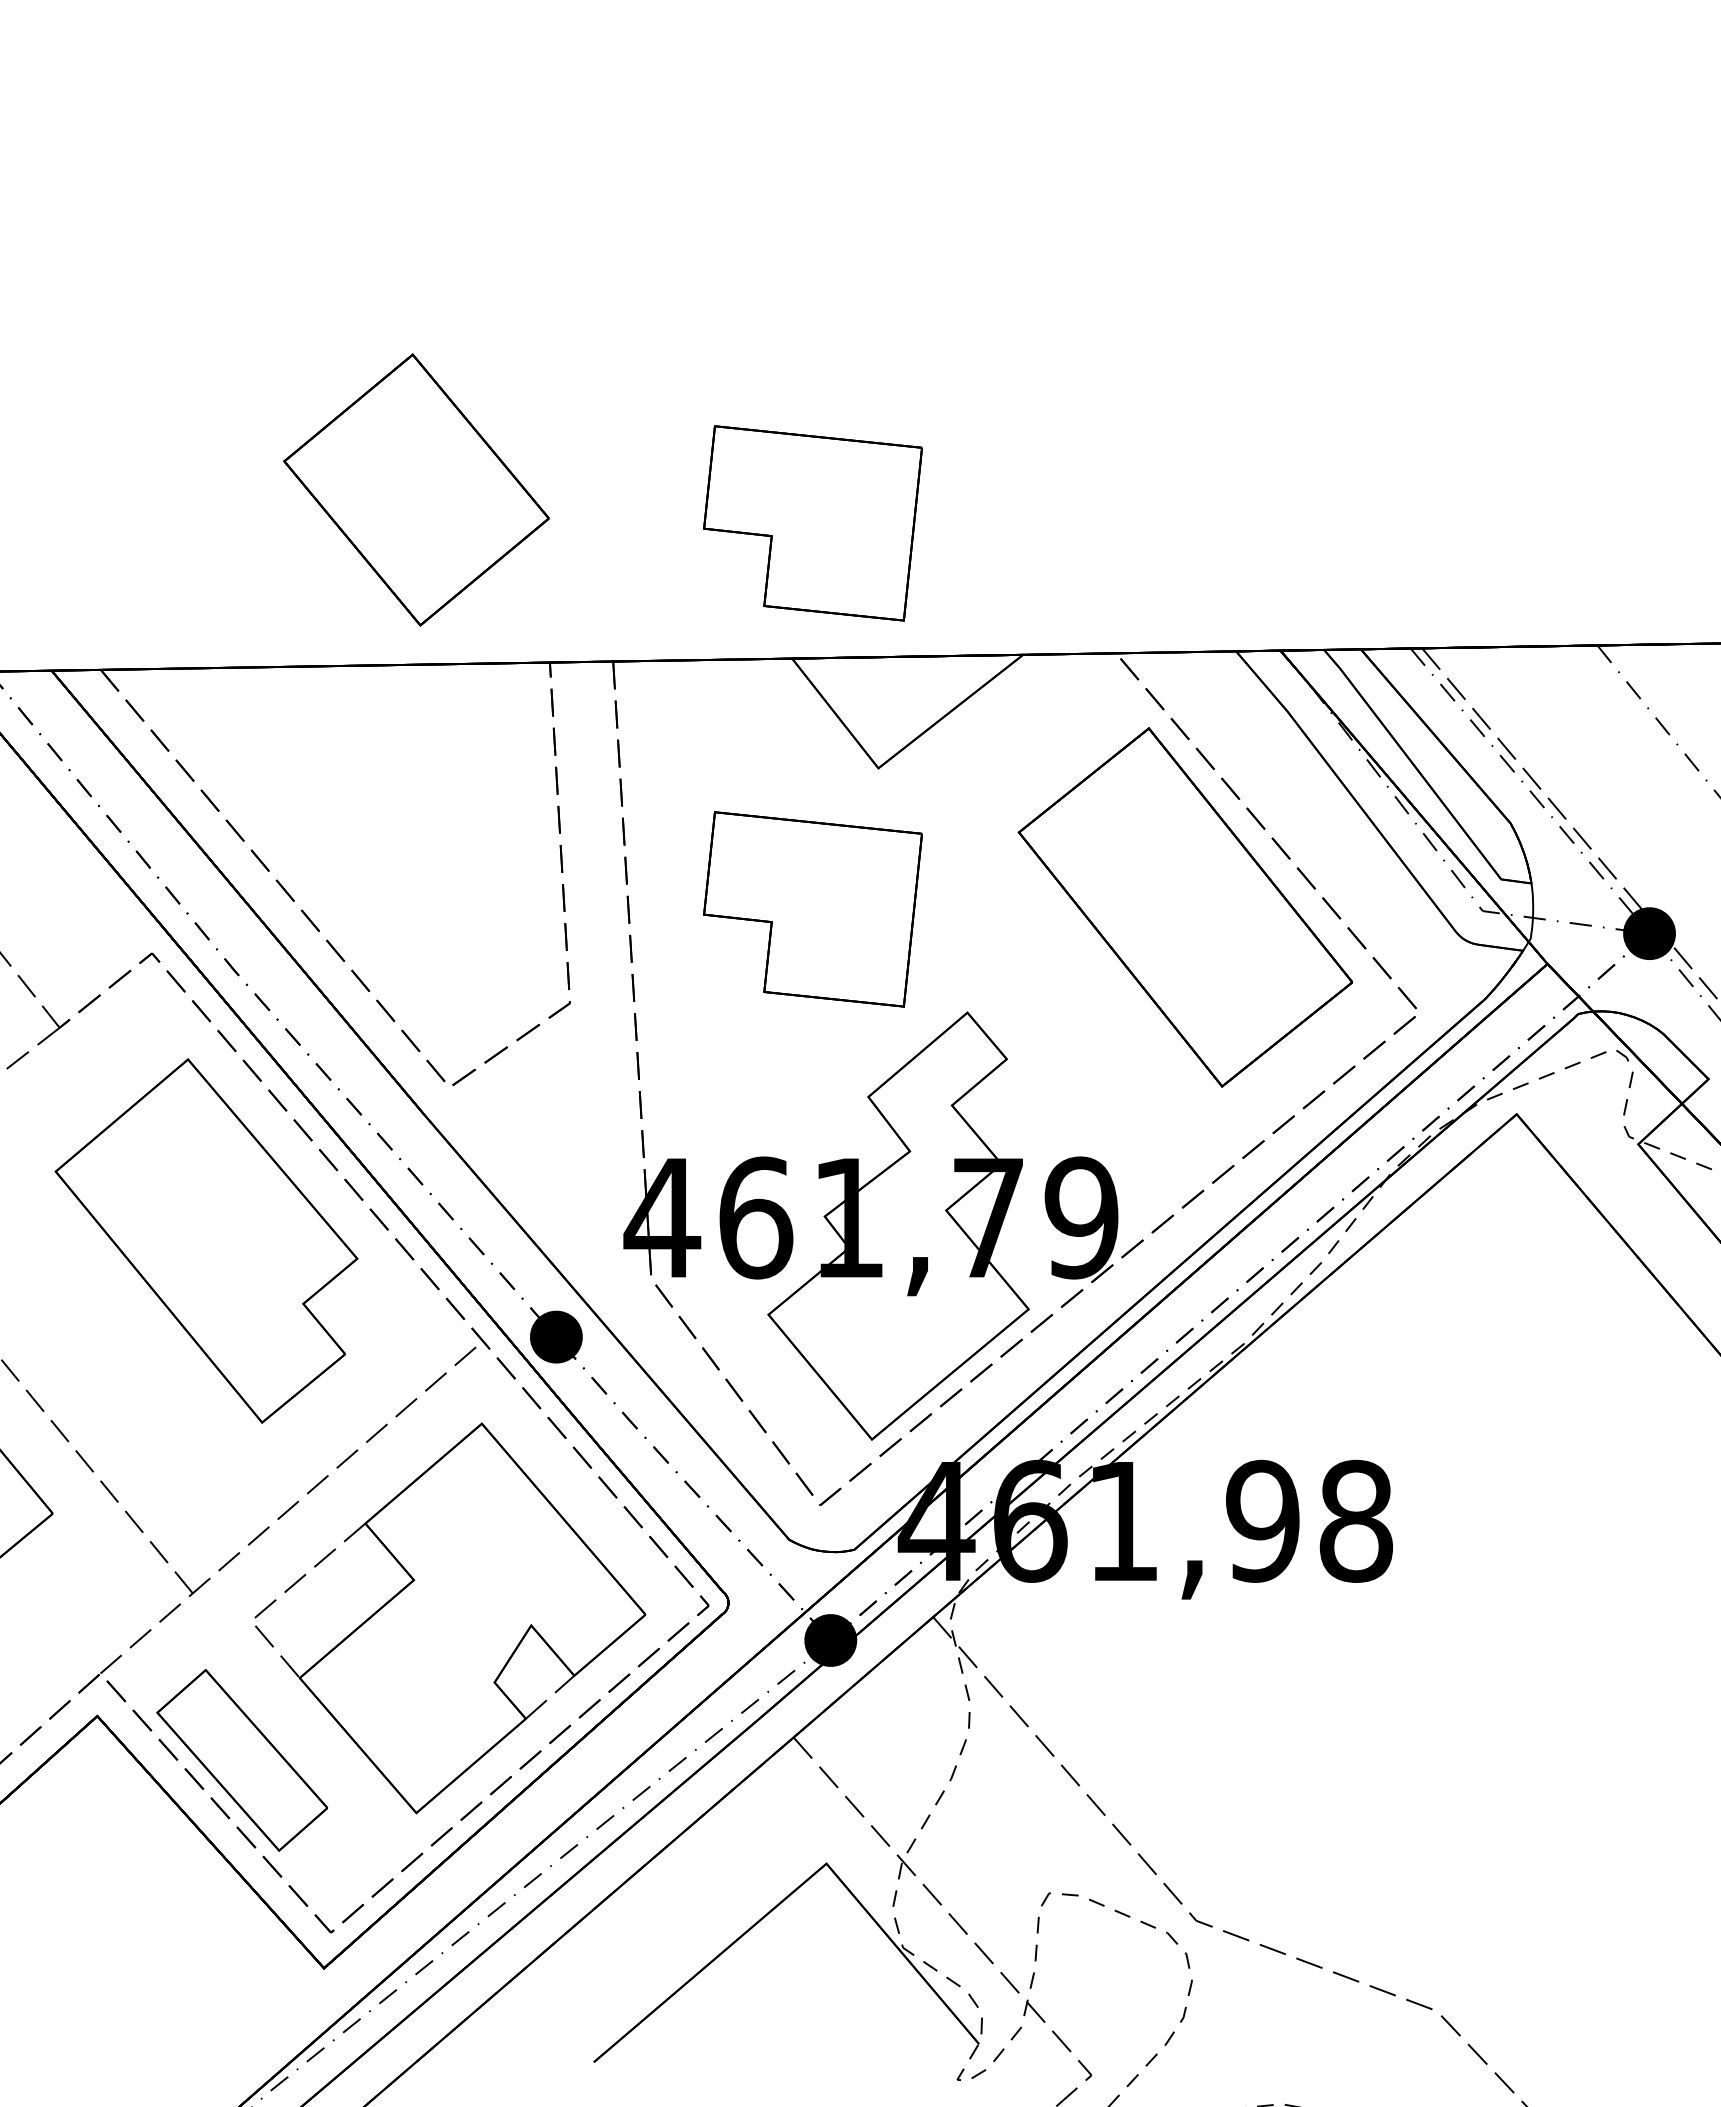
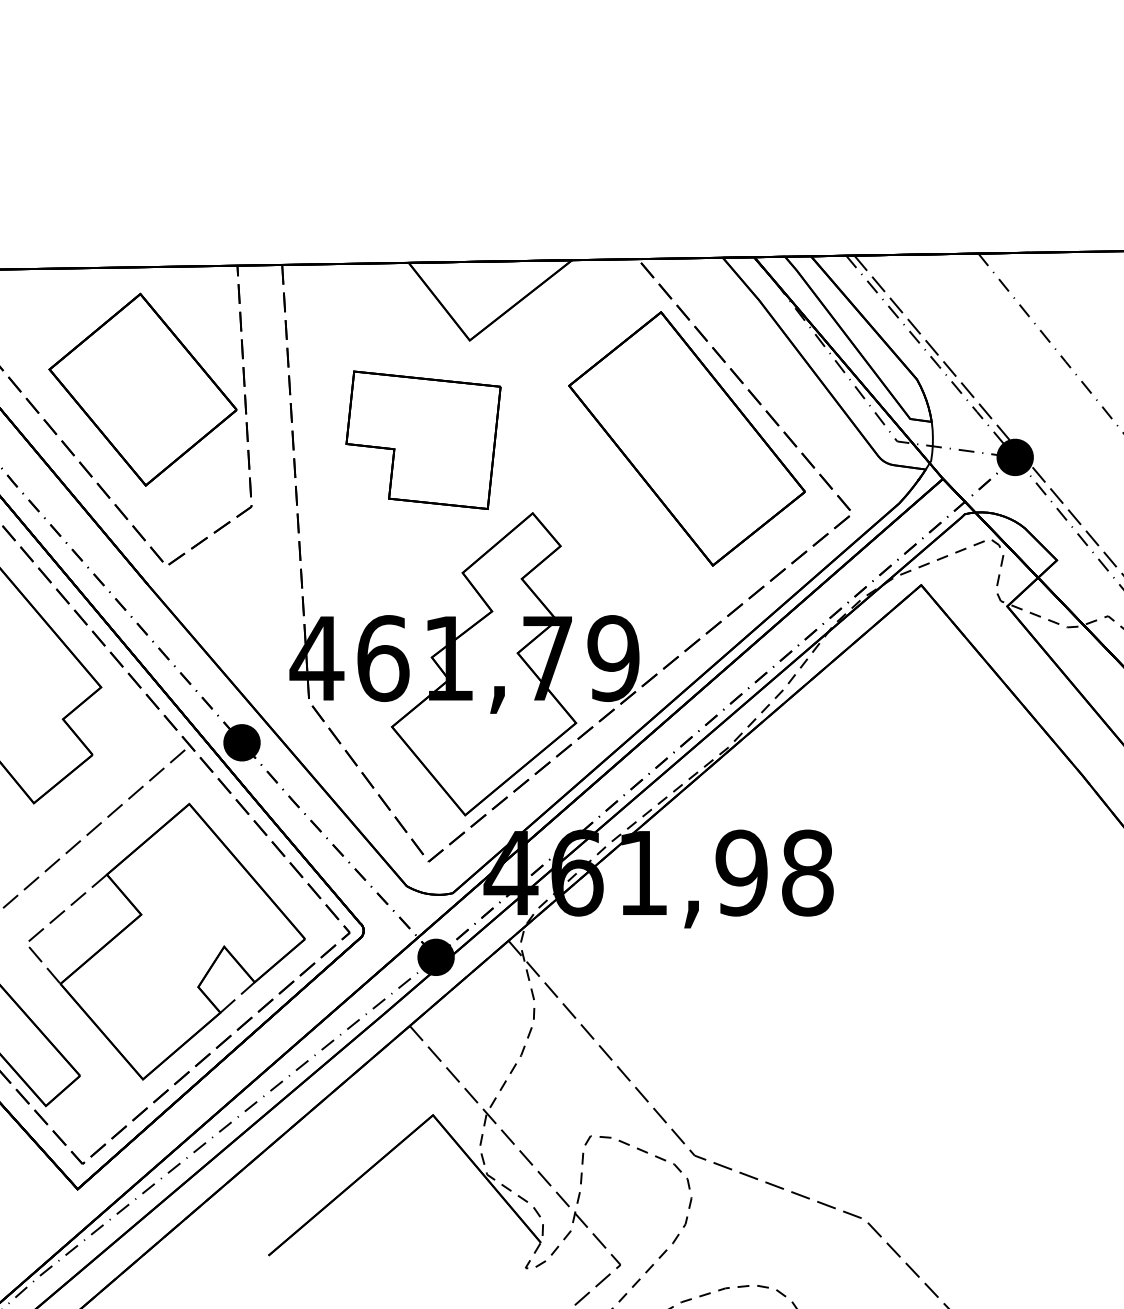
part: (416, 489) -> (143, 389), moved
part: (812, 523) -> (423, 167), removed

